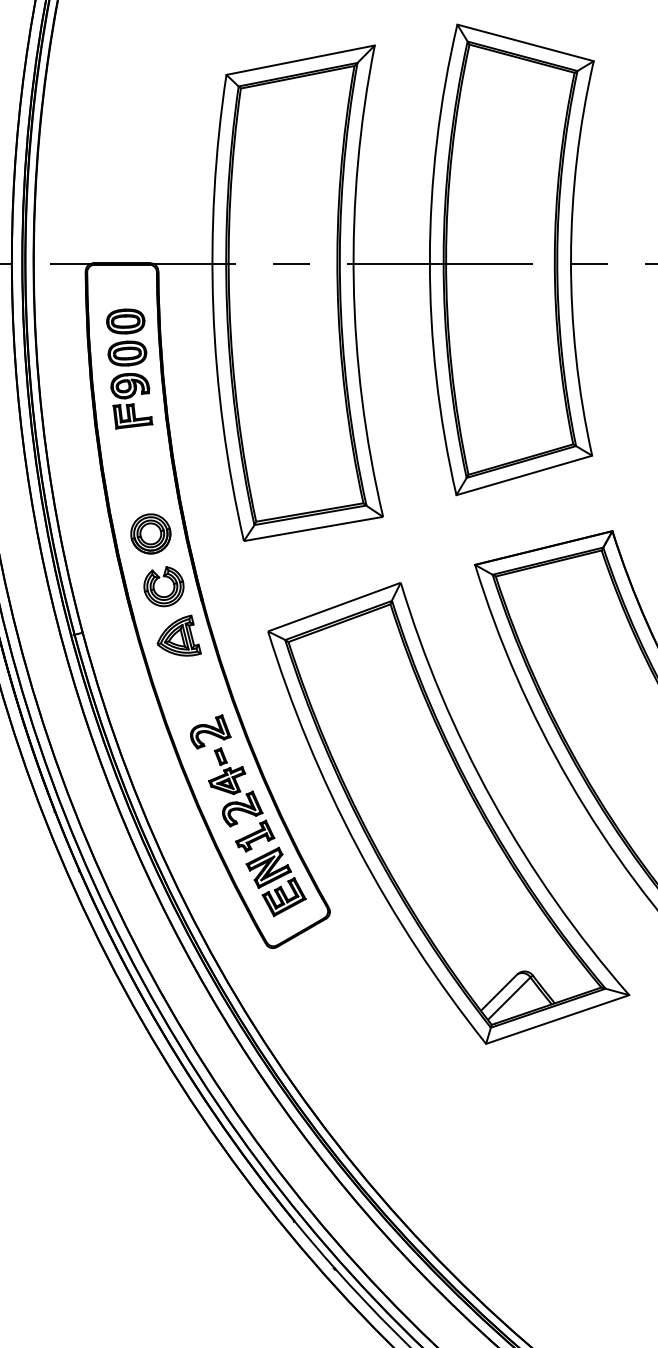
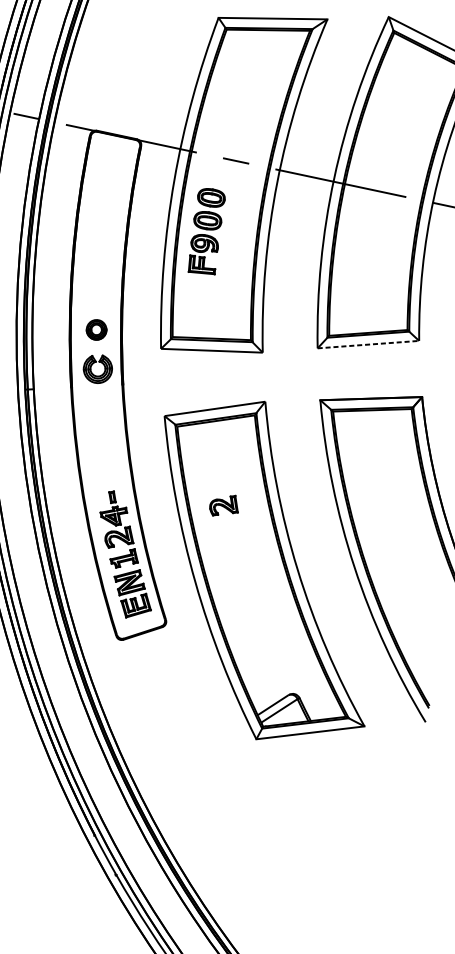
part: (129, 368) -> (207, 231), moved
line: (524, 475) -> (368, 344), solid -> dashed
part: (150, 533) -> (96, 329), size x0.7
part: (178, 635) -> (100, 405), removed
part: (210, 731) -> (224, 505), moved

